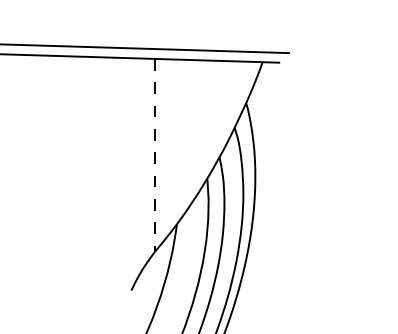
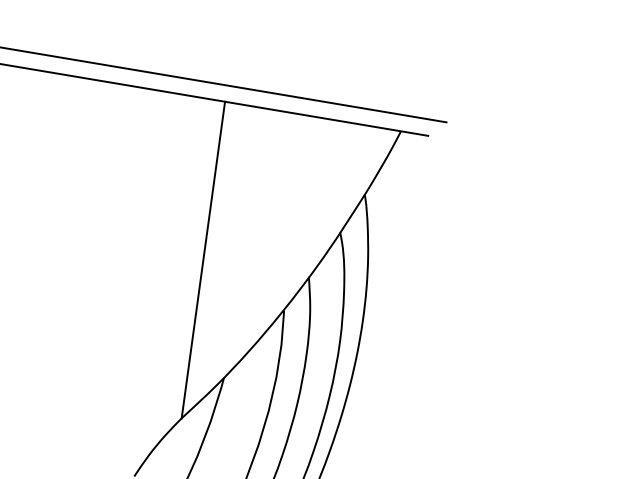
line: (154, 155) -> (202, 260), dashed -> solid

